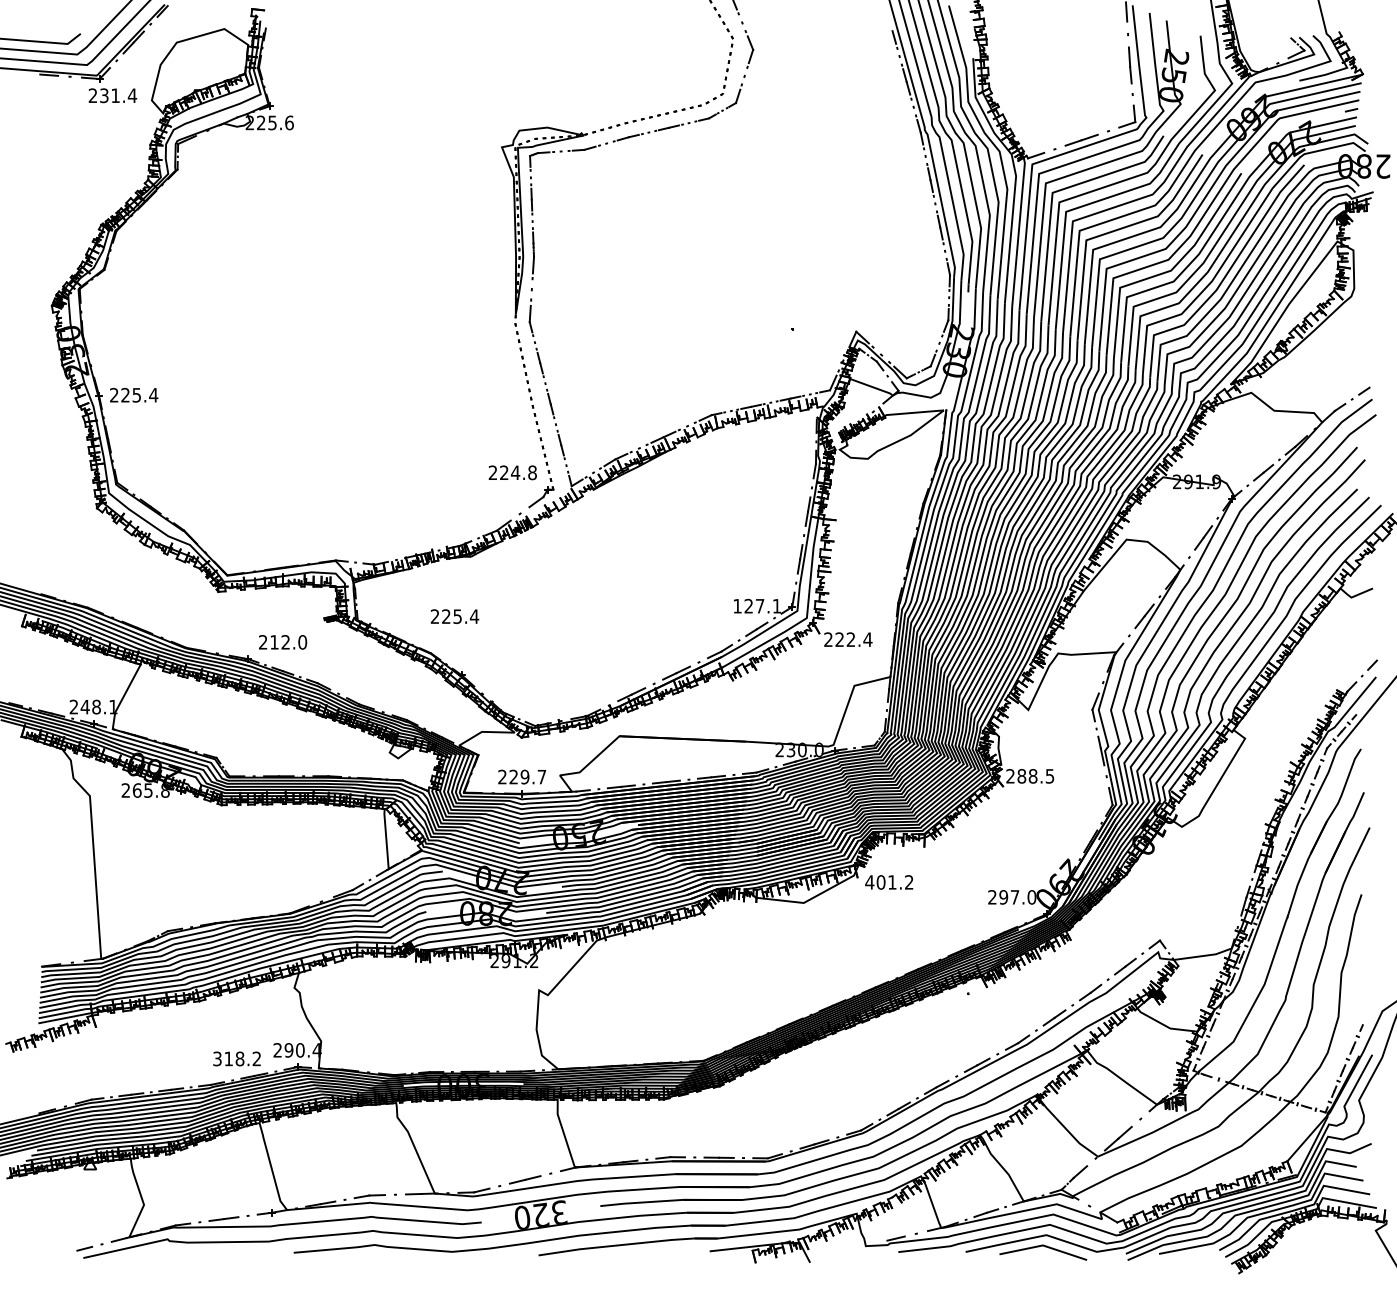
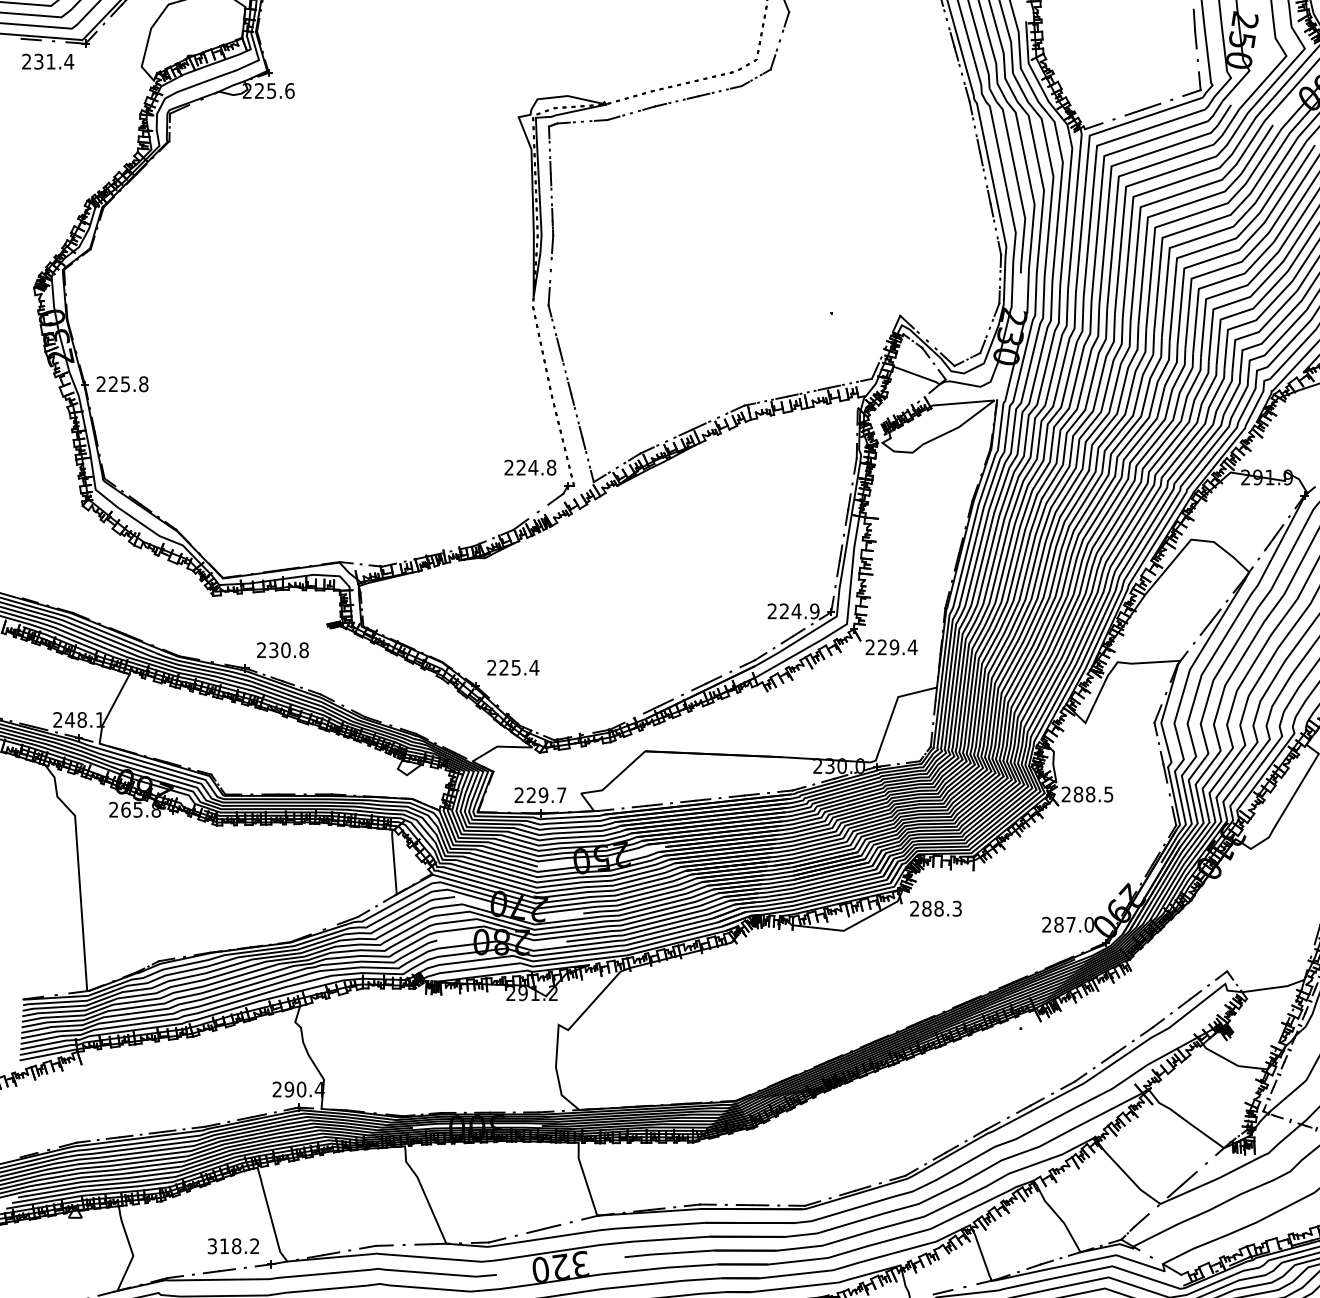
text: (112, 95) -> (47, 61), moved
text: (153, 394) -> (143, 383), 225.4 -> 225.8
text: (757, 605) -> (793, 610), 127.1 -> 224.9
text: (454, 616) -> (512, 667), moved
text: (850, 639) -> (893, 647), 222.4 -> 229.4
text: (288, 642) -> (288, 650), 212.0 -> 230.8
text: (889, 882) -> (935, 908), 401.2 -> 288.3
text: (1003, 897) -> (1058, 924), 297.0 -> 287.0
text: (236, 1058) -> (232, 1245), moved

